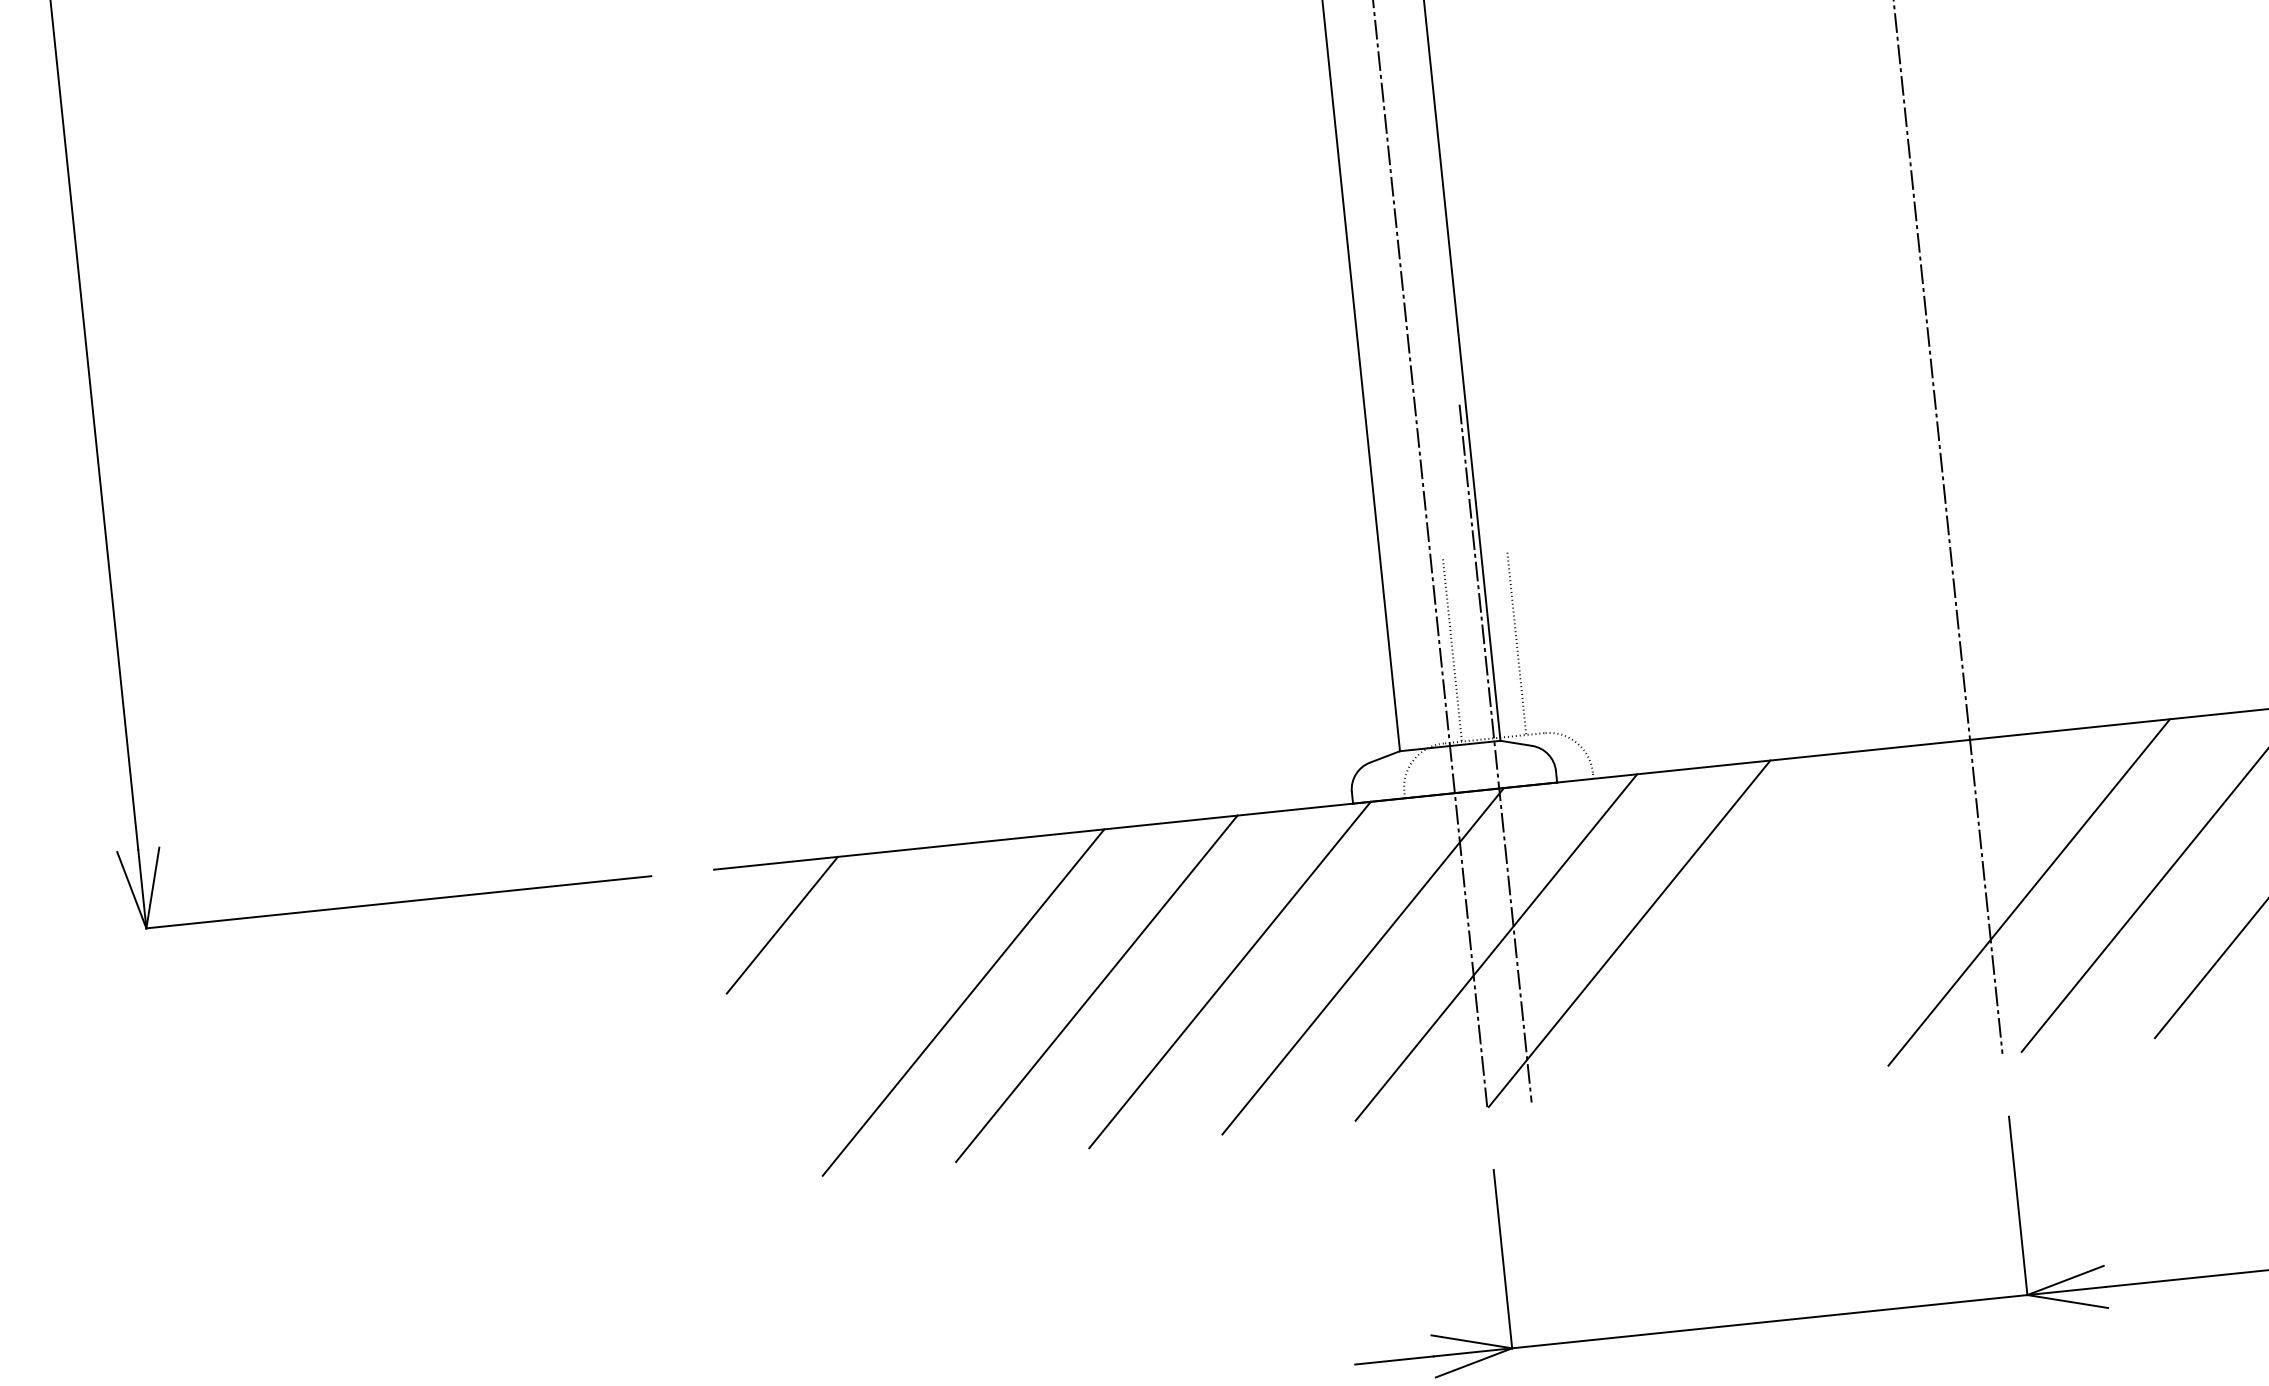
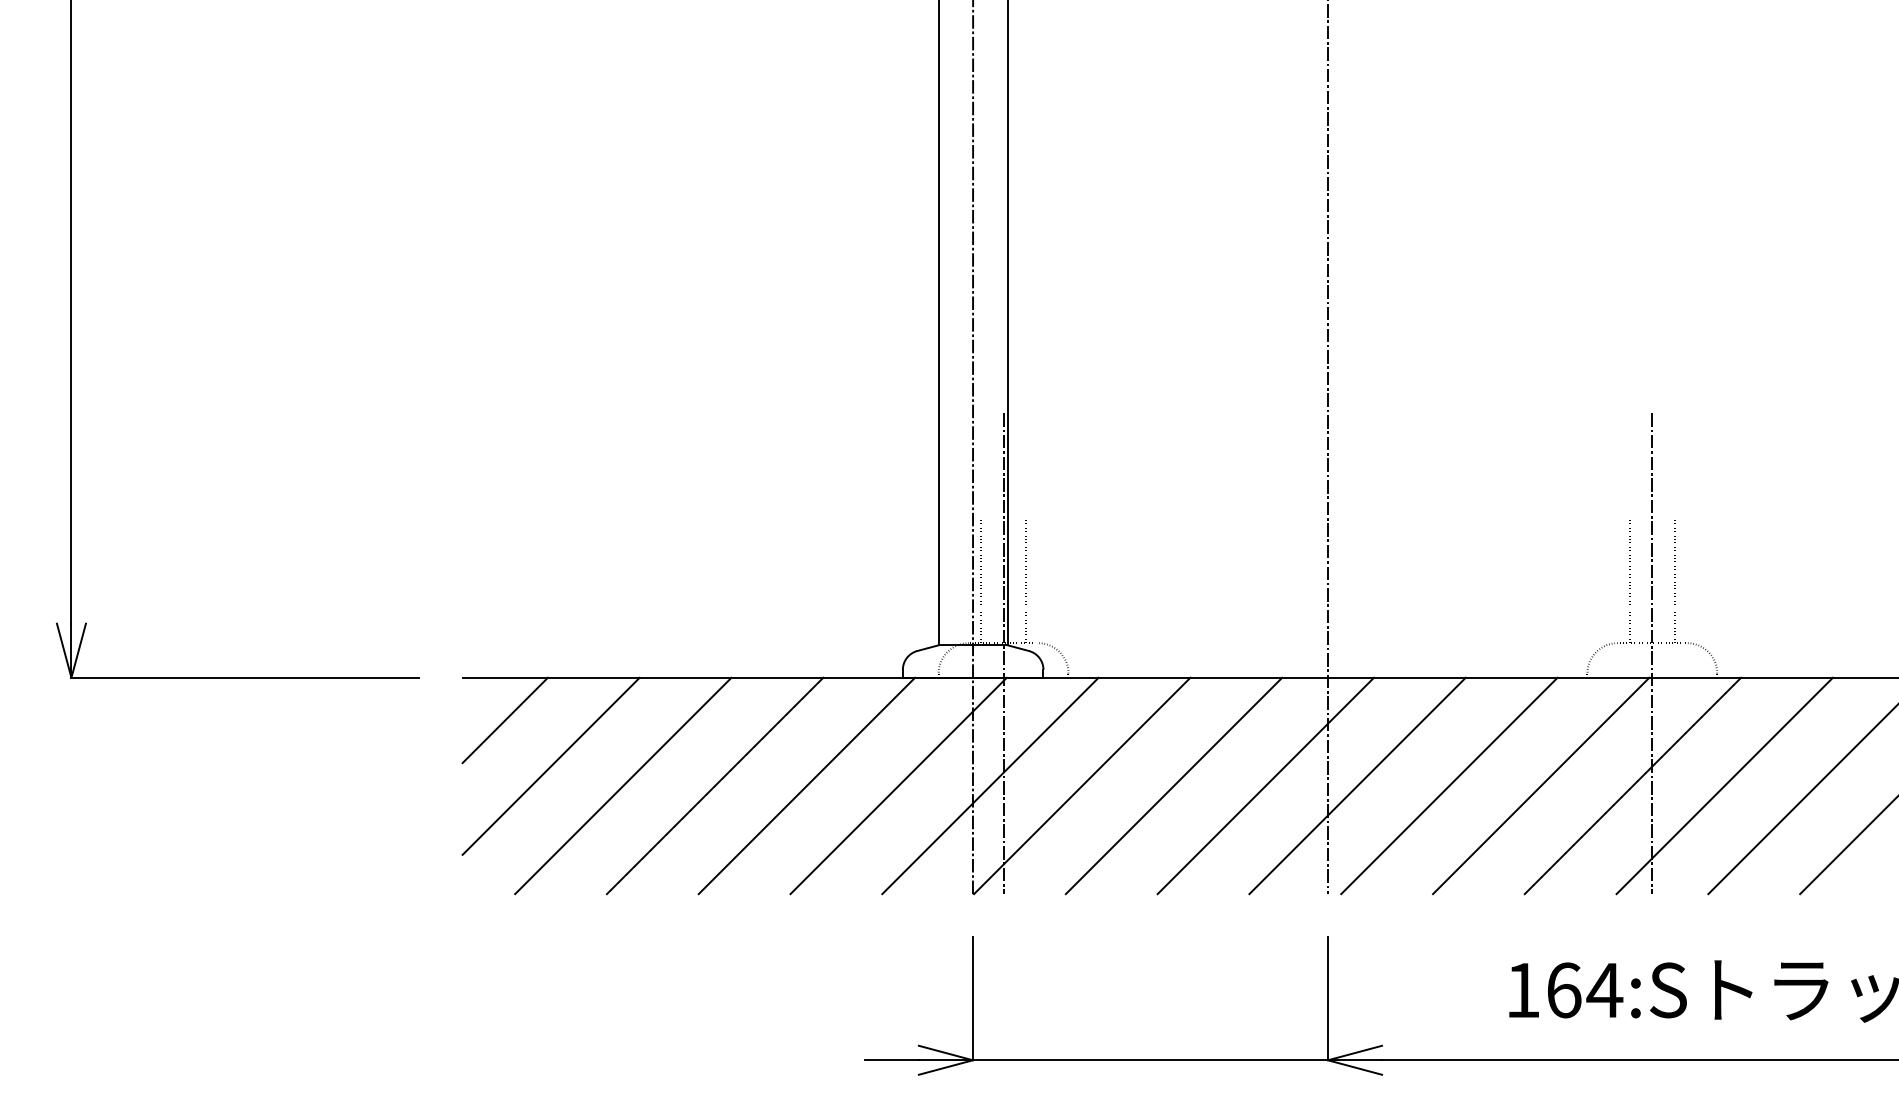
line: (1895, 905) -> (1265, 785), added
line: (1762, 919) -> (1173, 785), added
line: (854, 983) -> (550, 765), added

